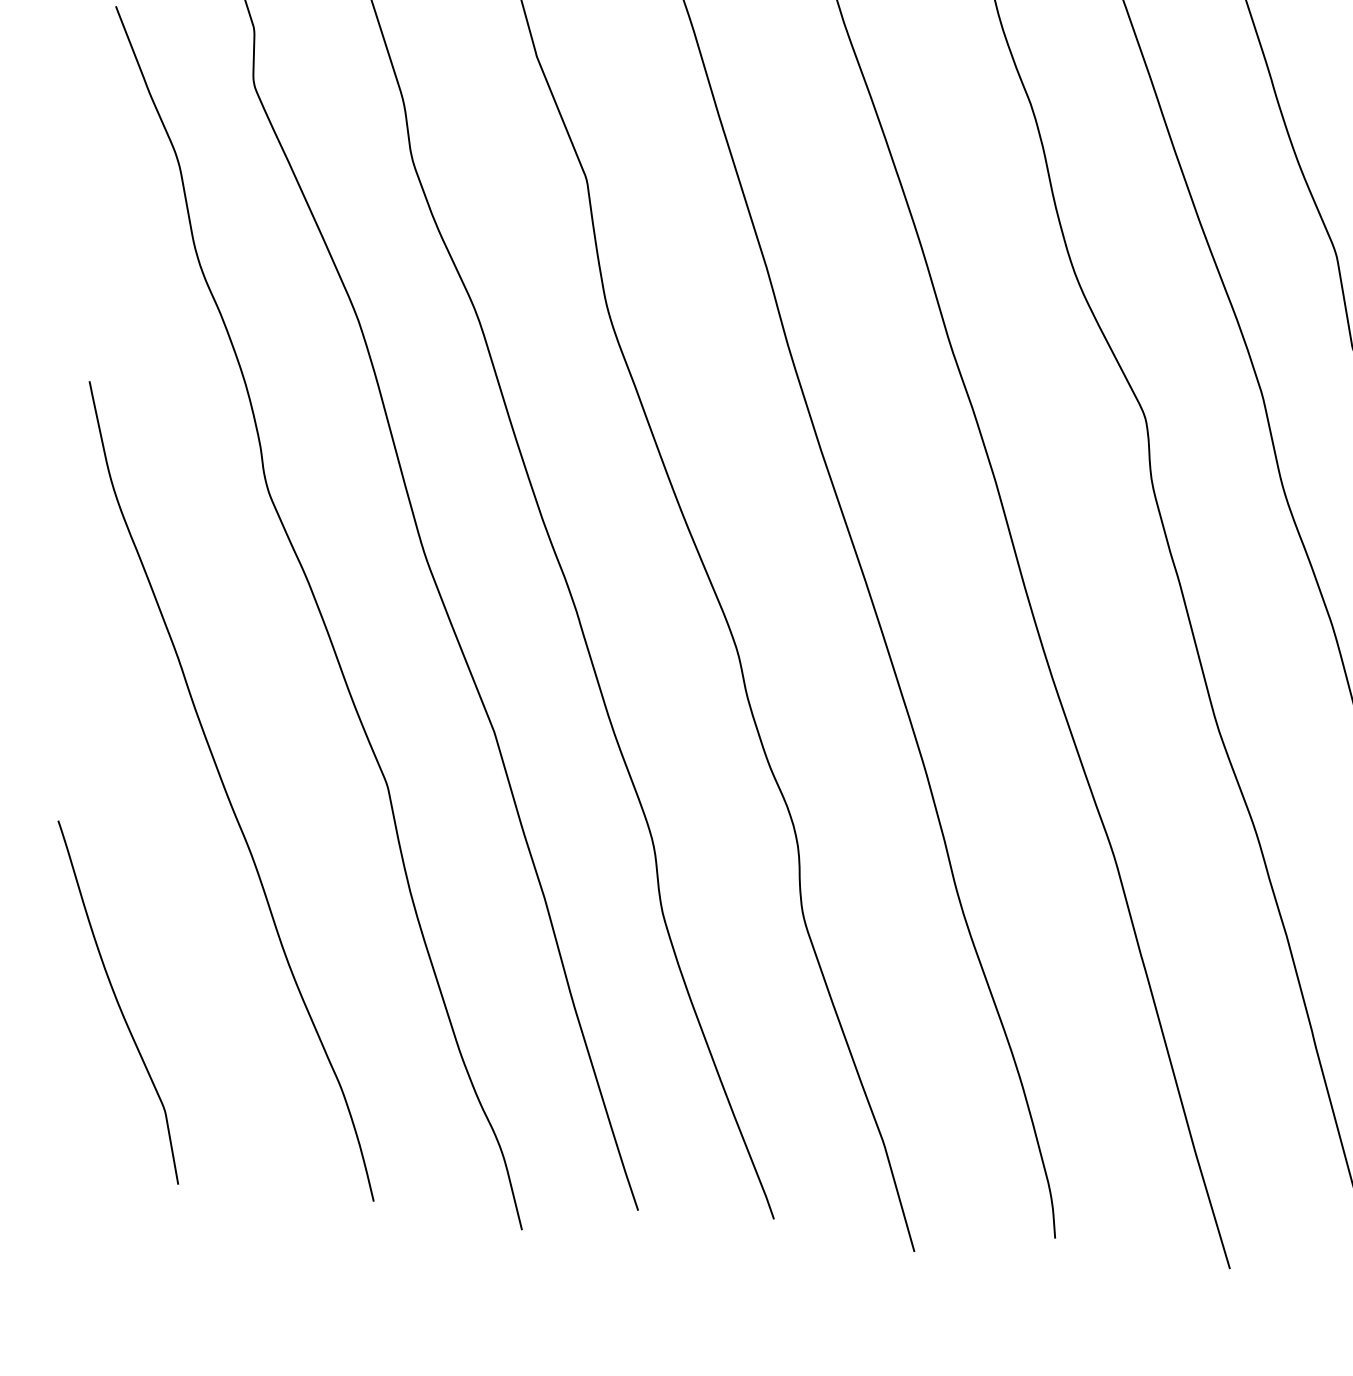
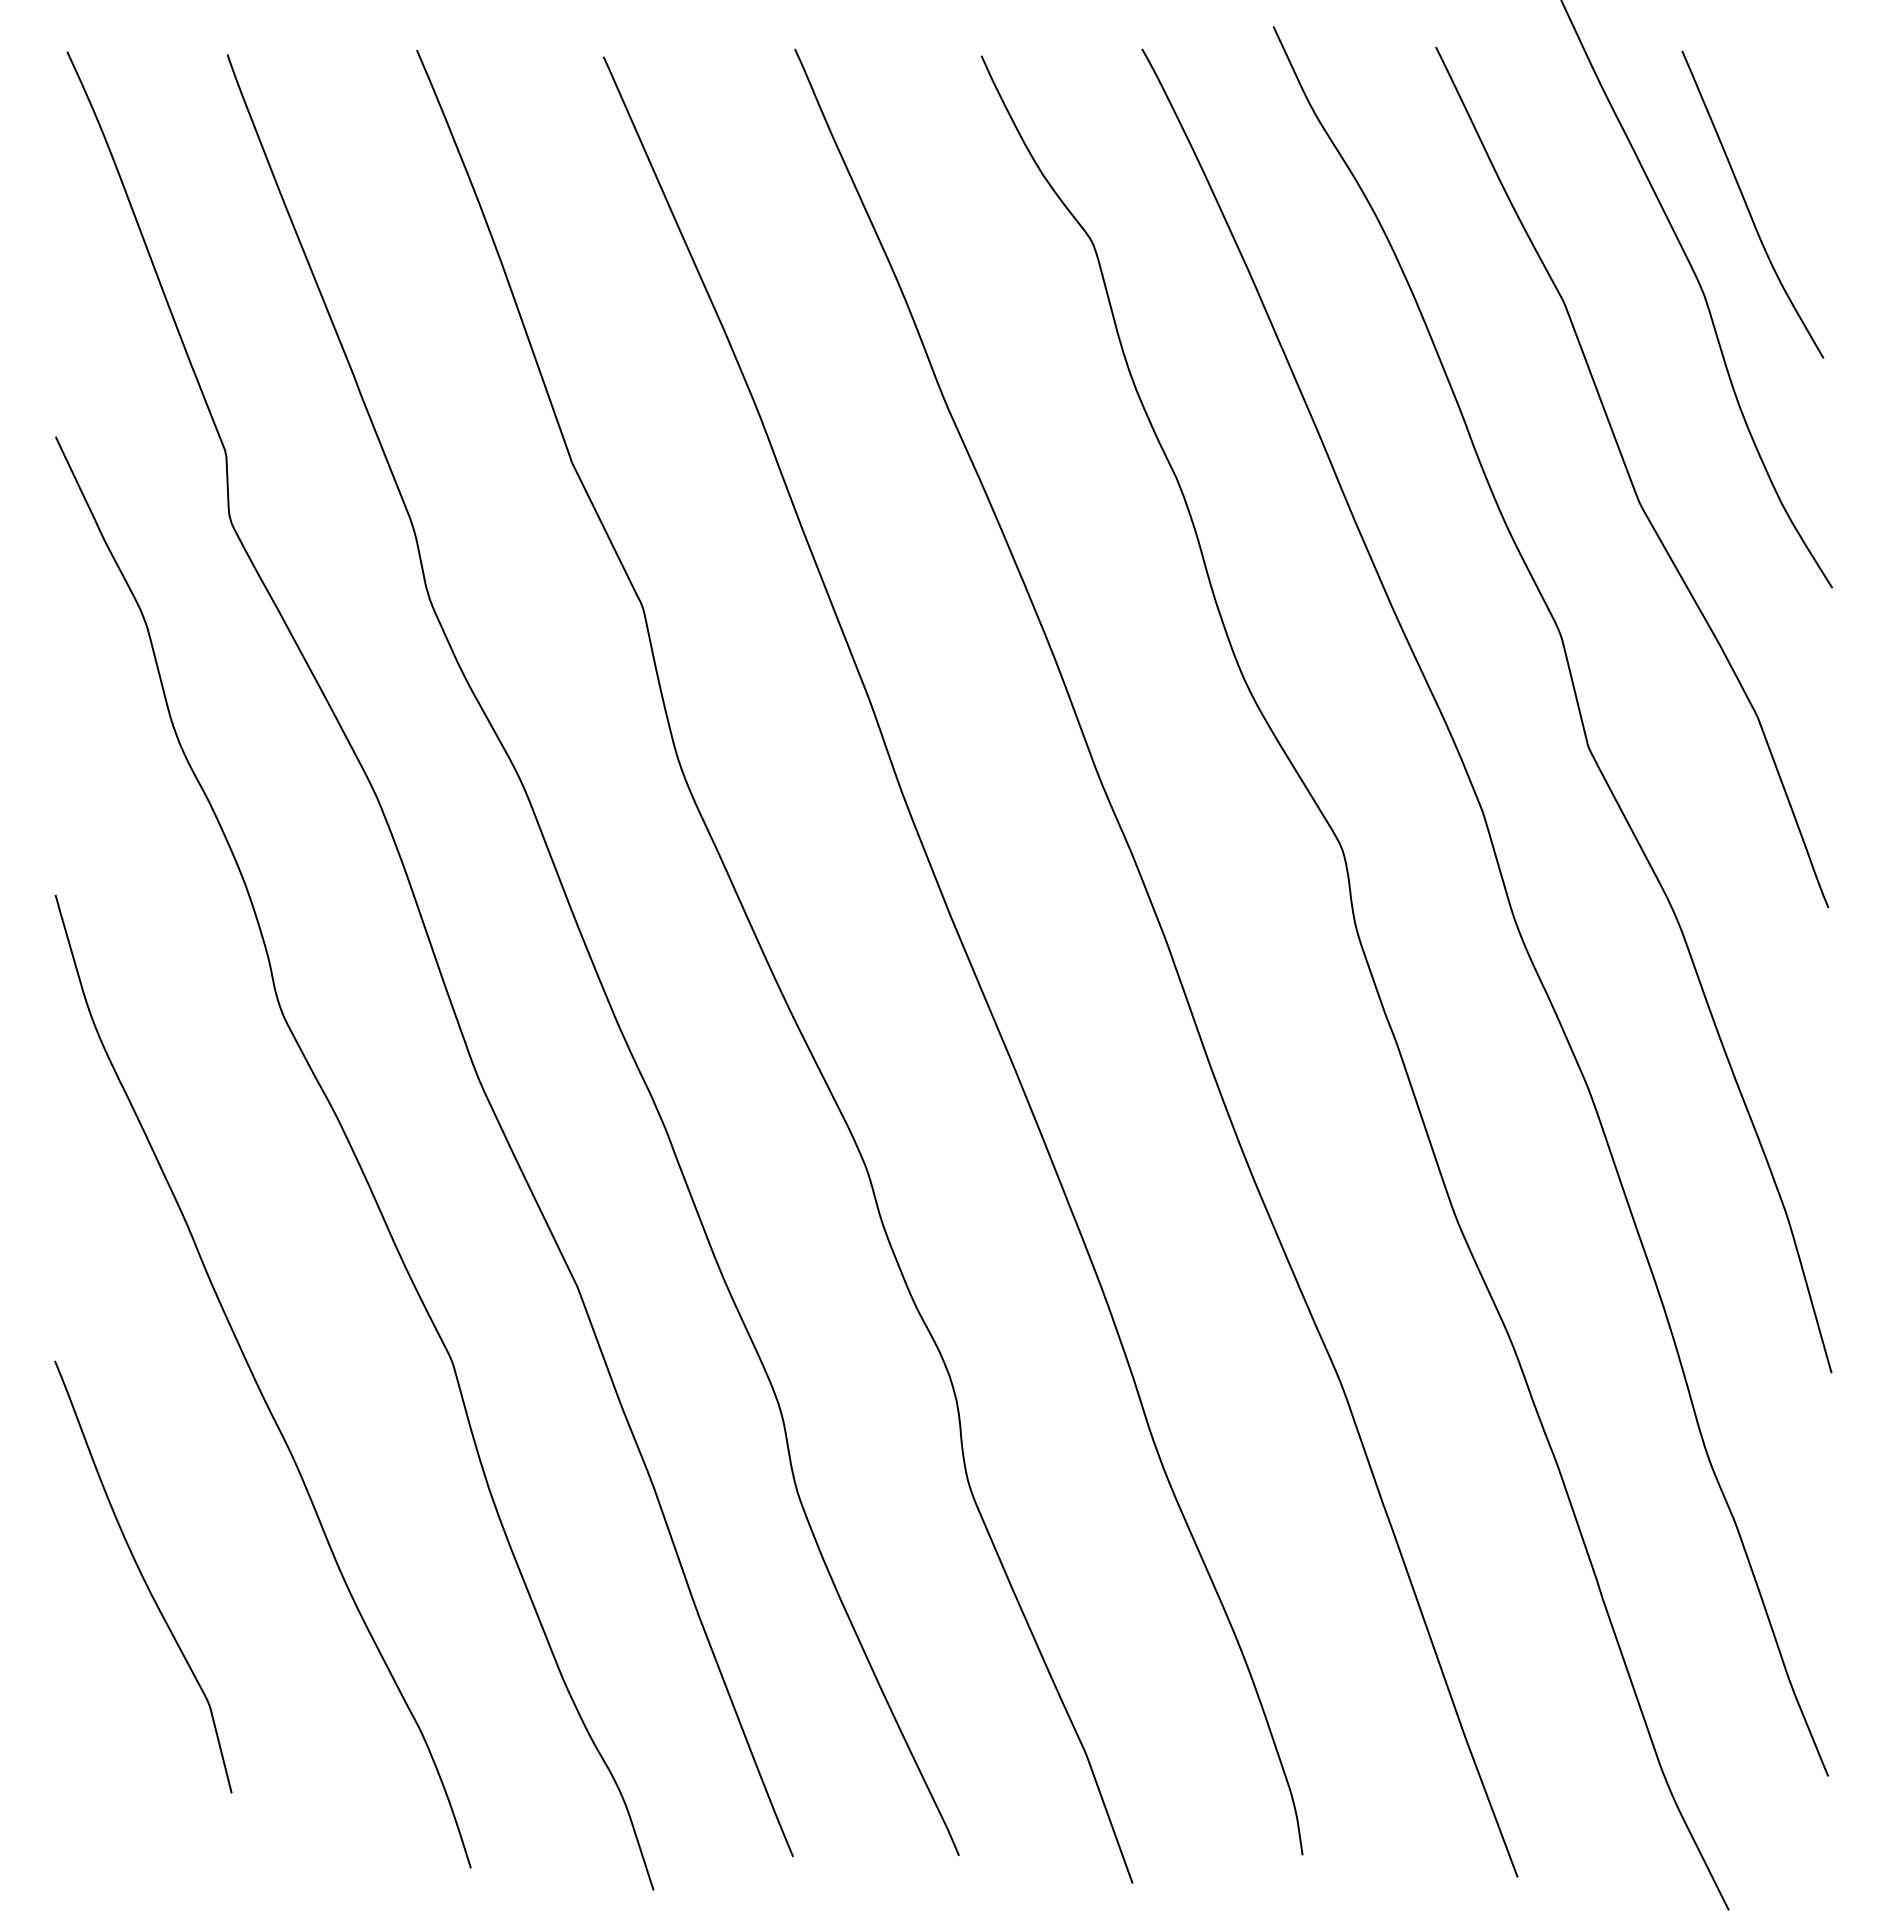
curve: (118, 1002) -> (143, 1576), moved

